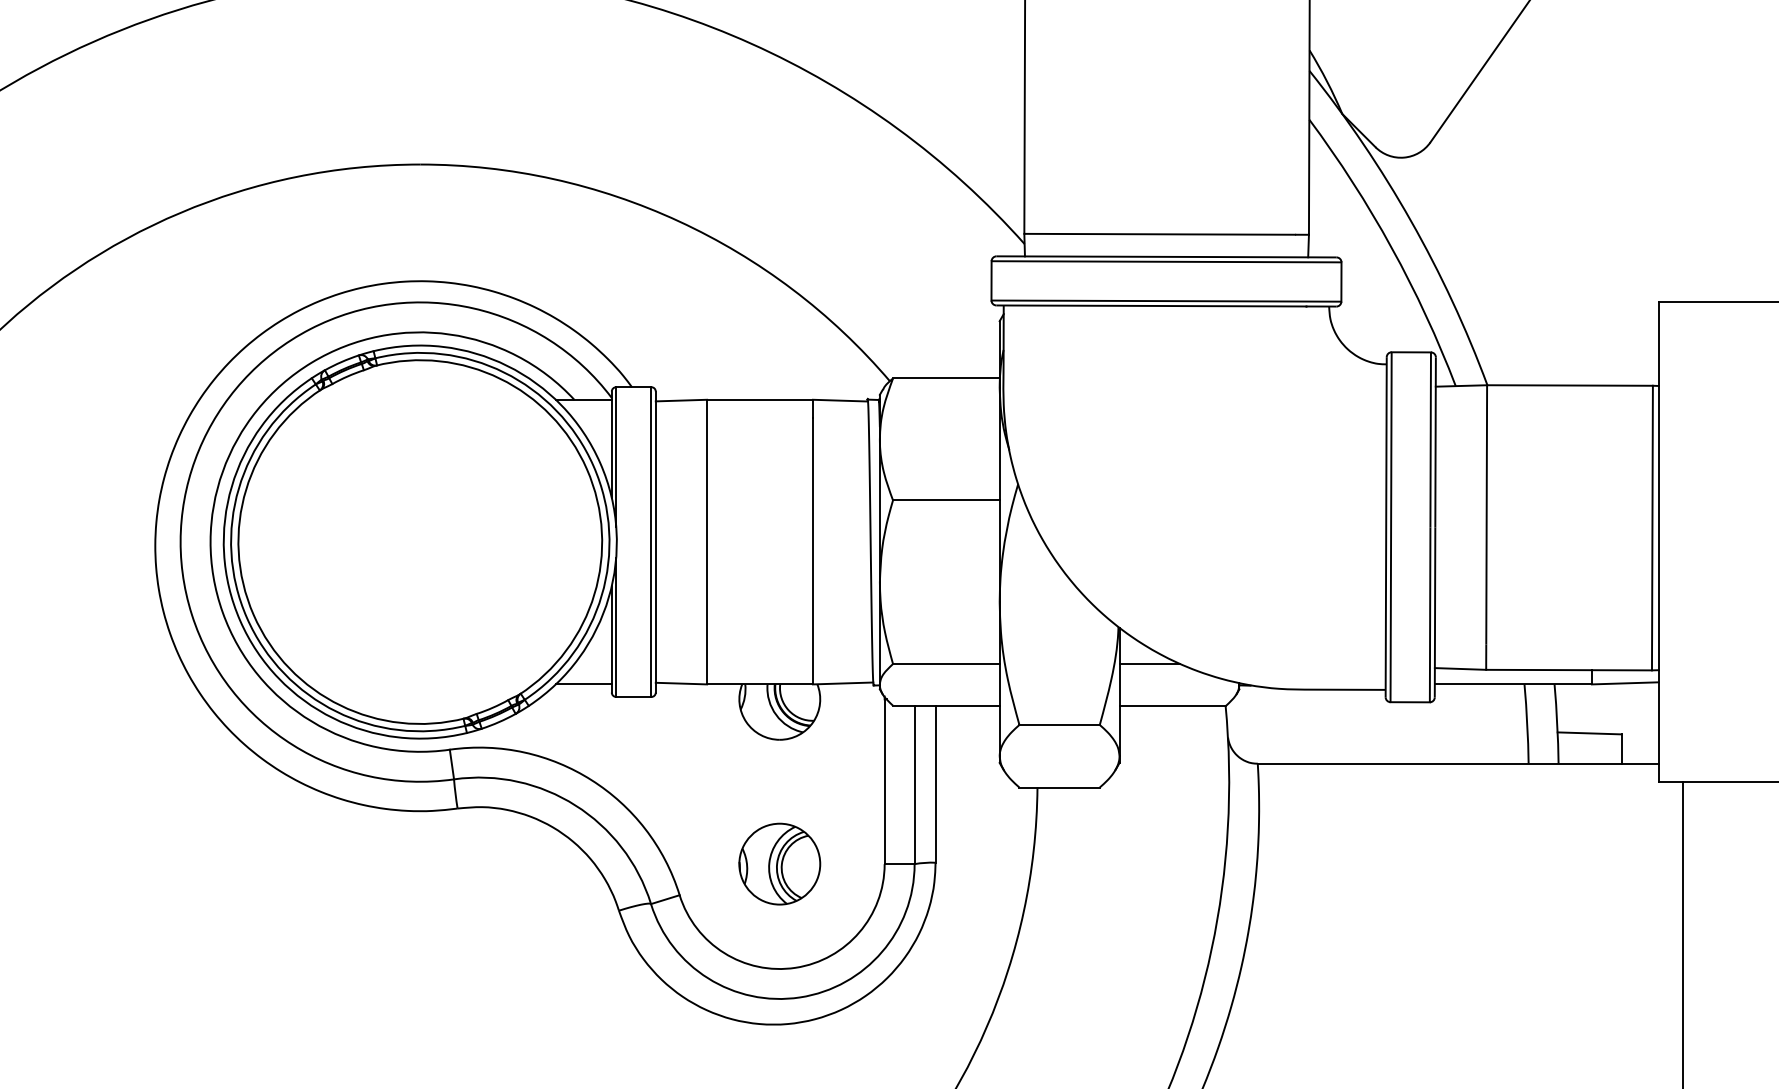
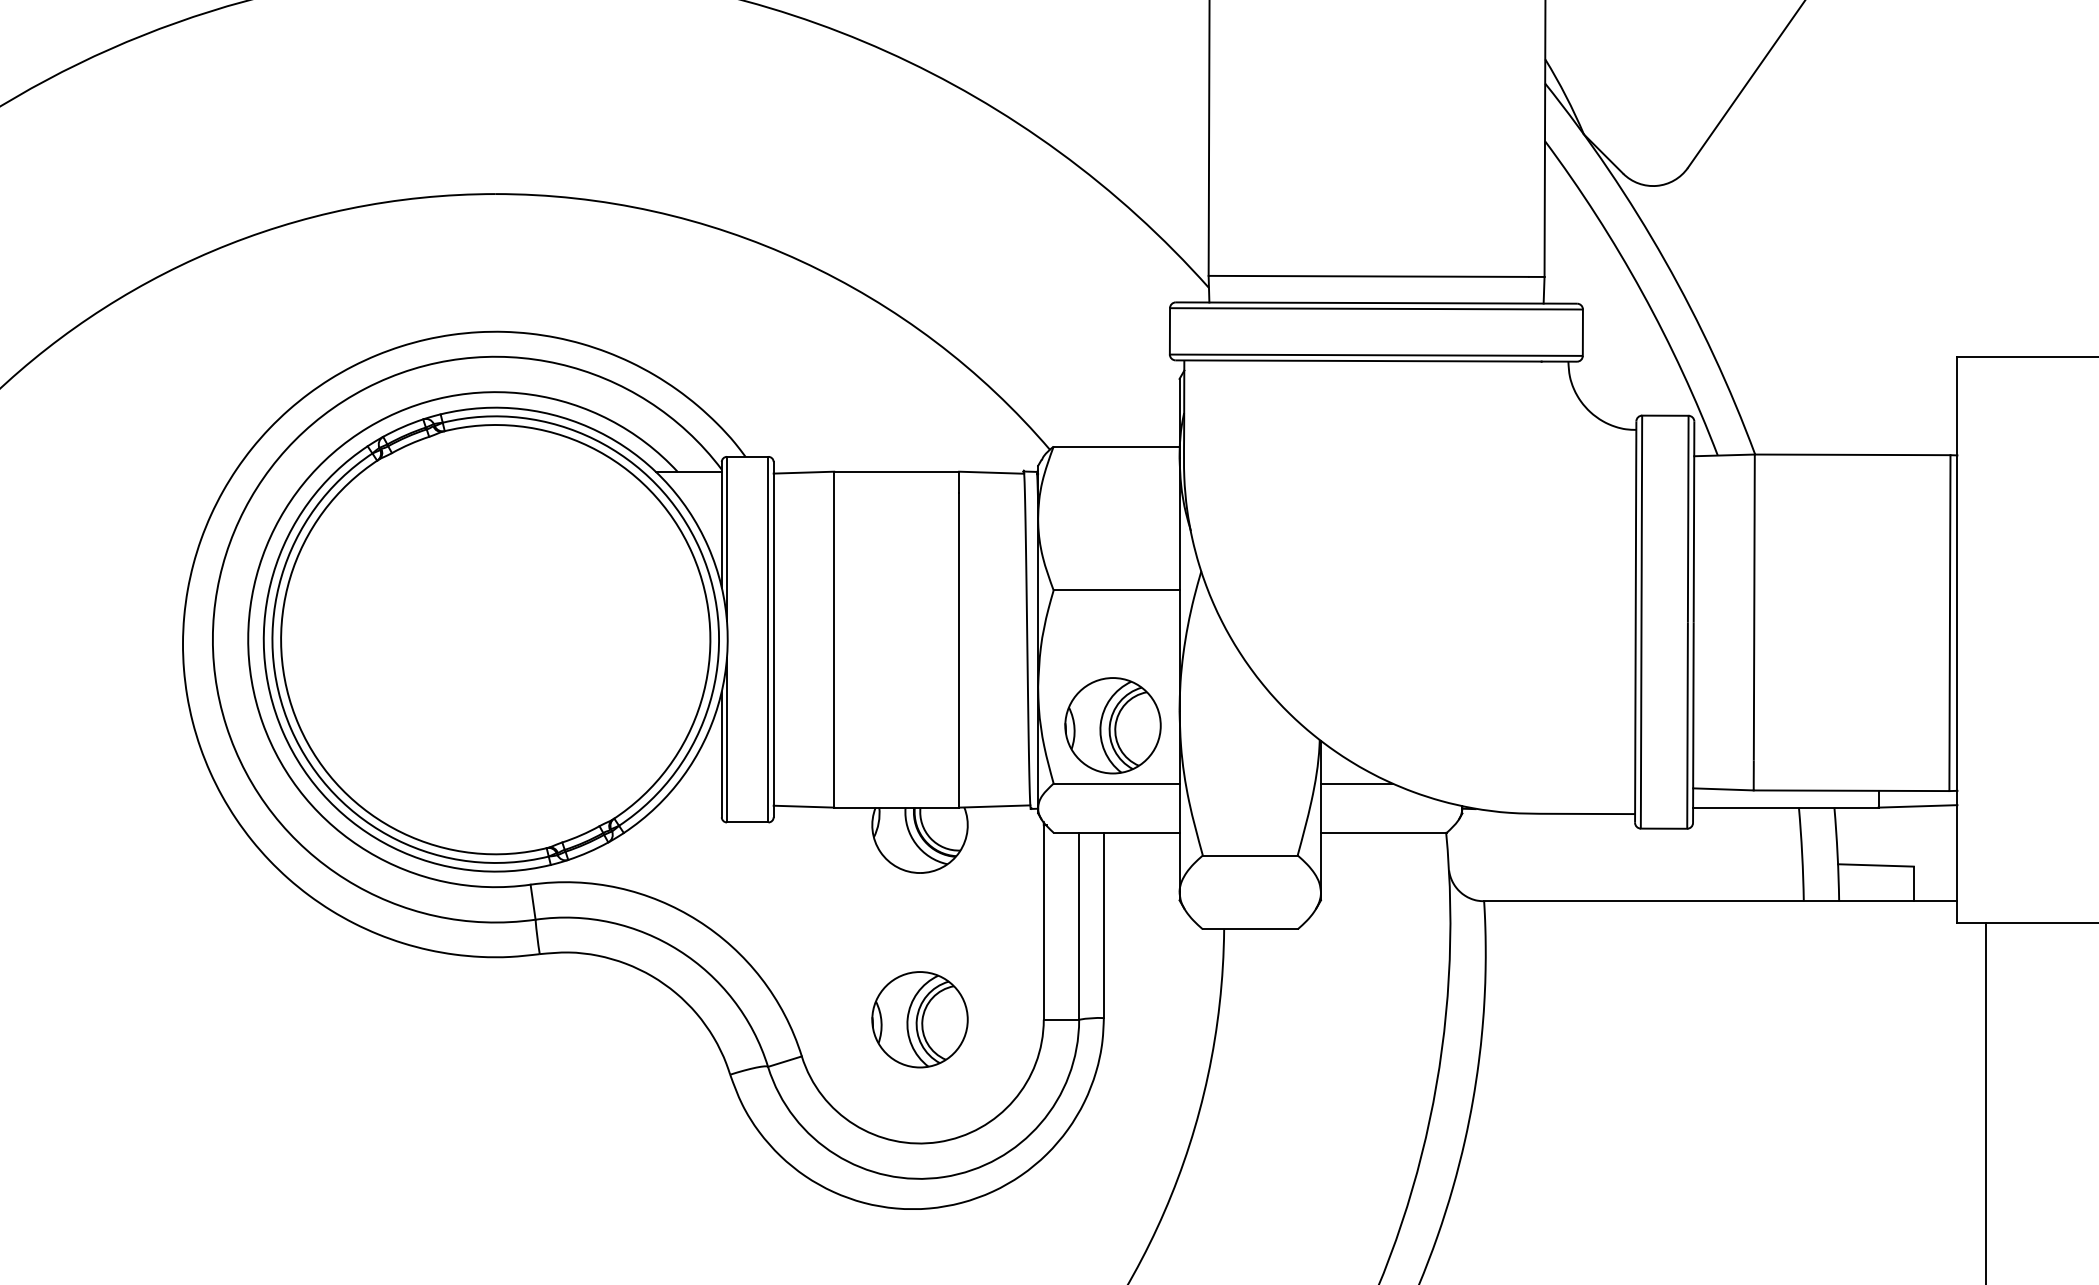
part: (942, 614) -> (1112, 725), added
line: (583, 684) -> (688, 807), removed

